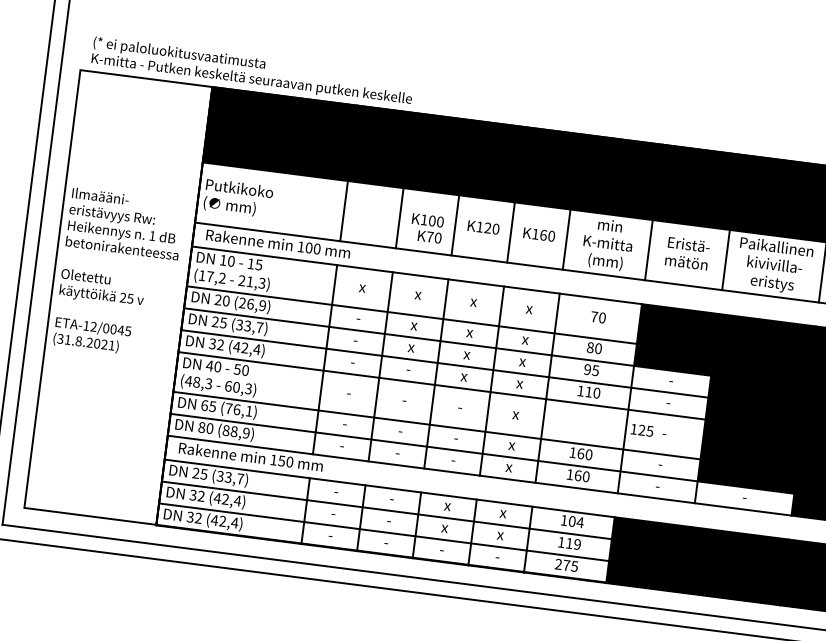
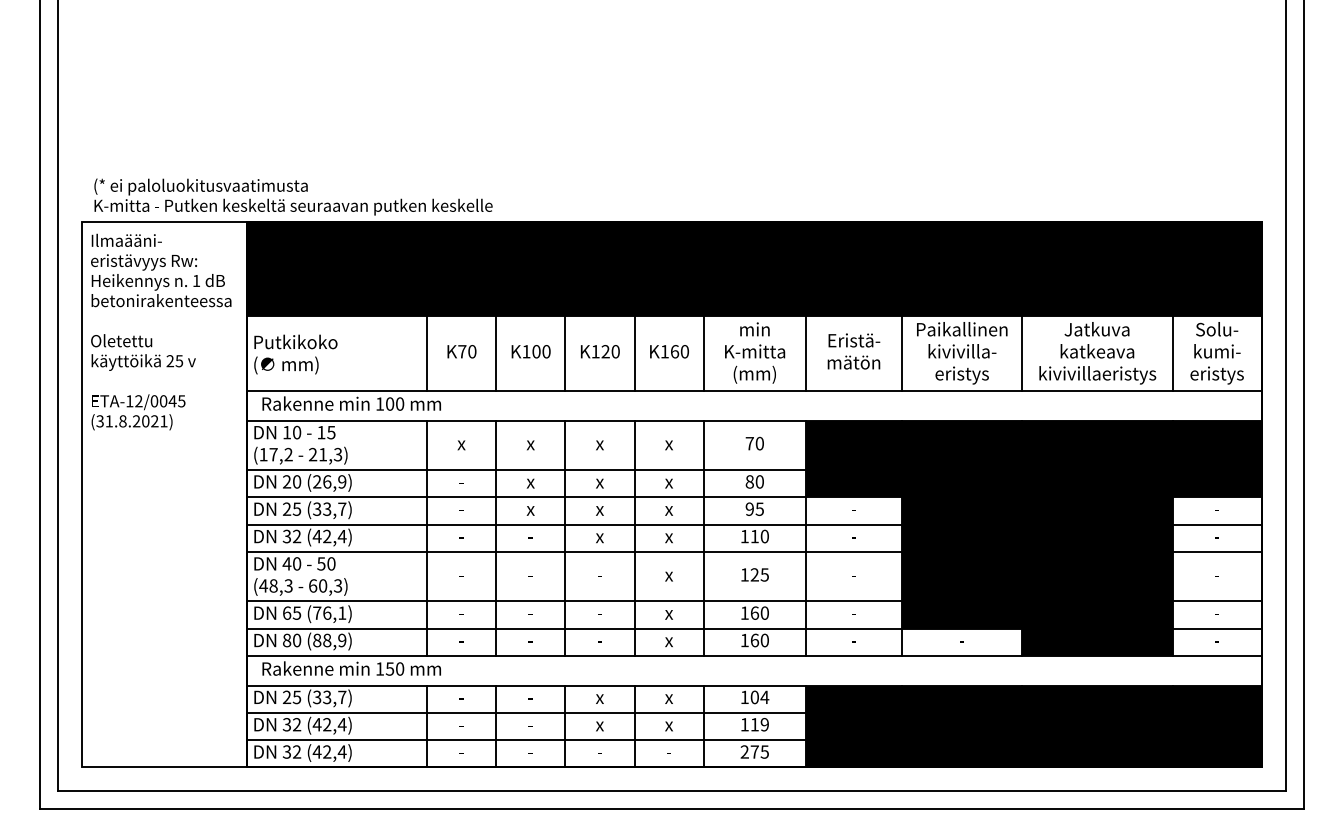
text: (429, 236) -> (461, 351), moved
text: (119, 273) -> (161, 331), moved
text: (641, 429) -> (754, 574), moved

